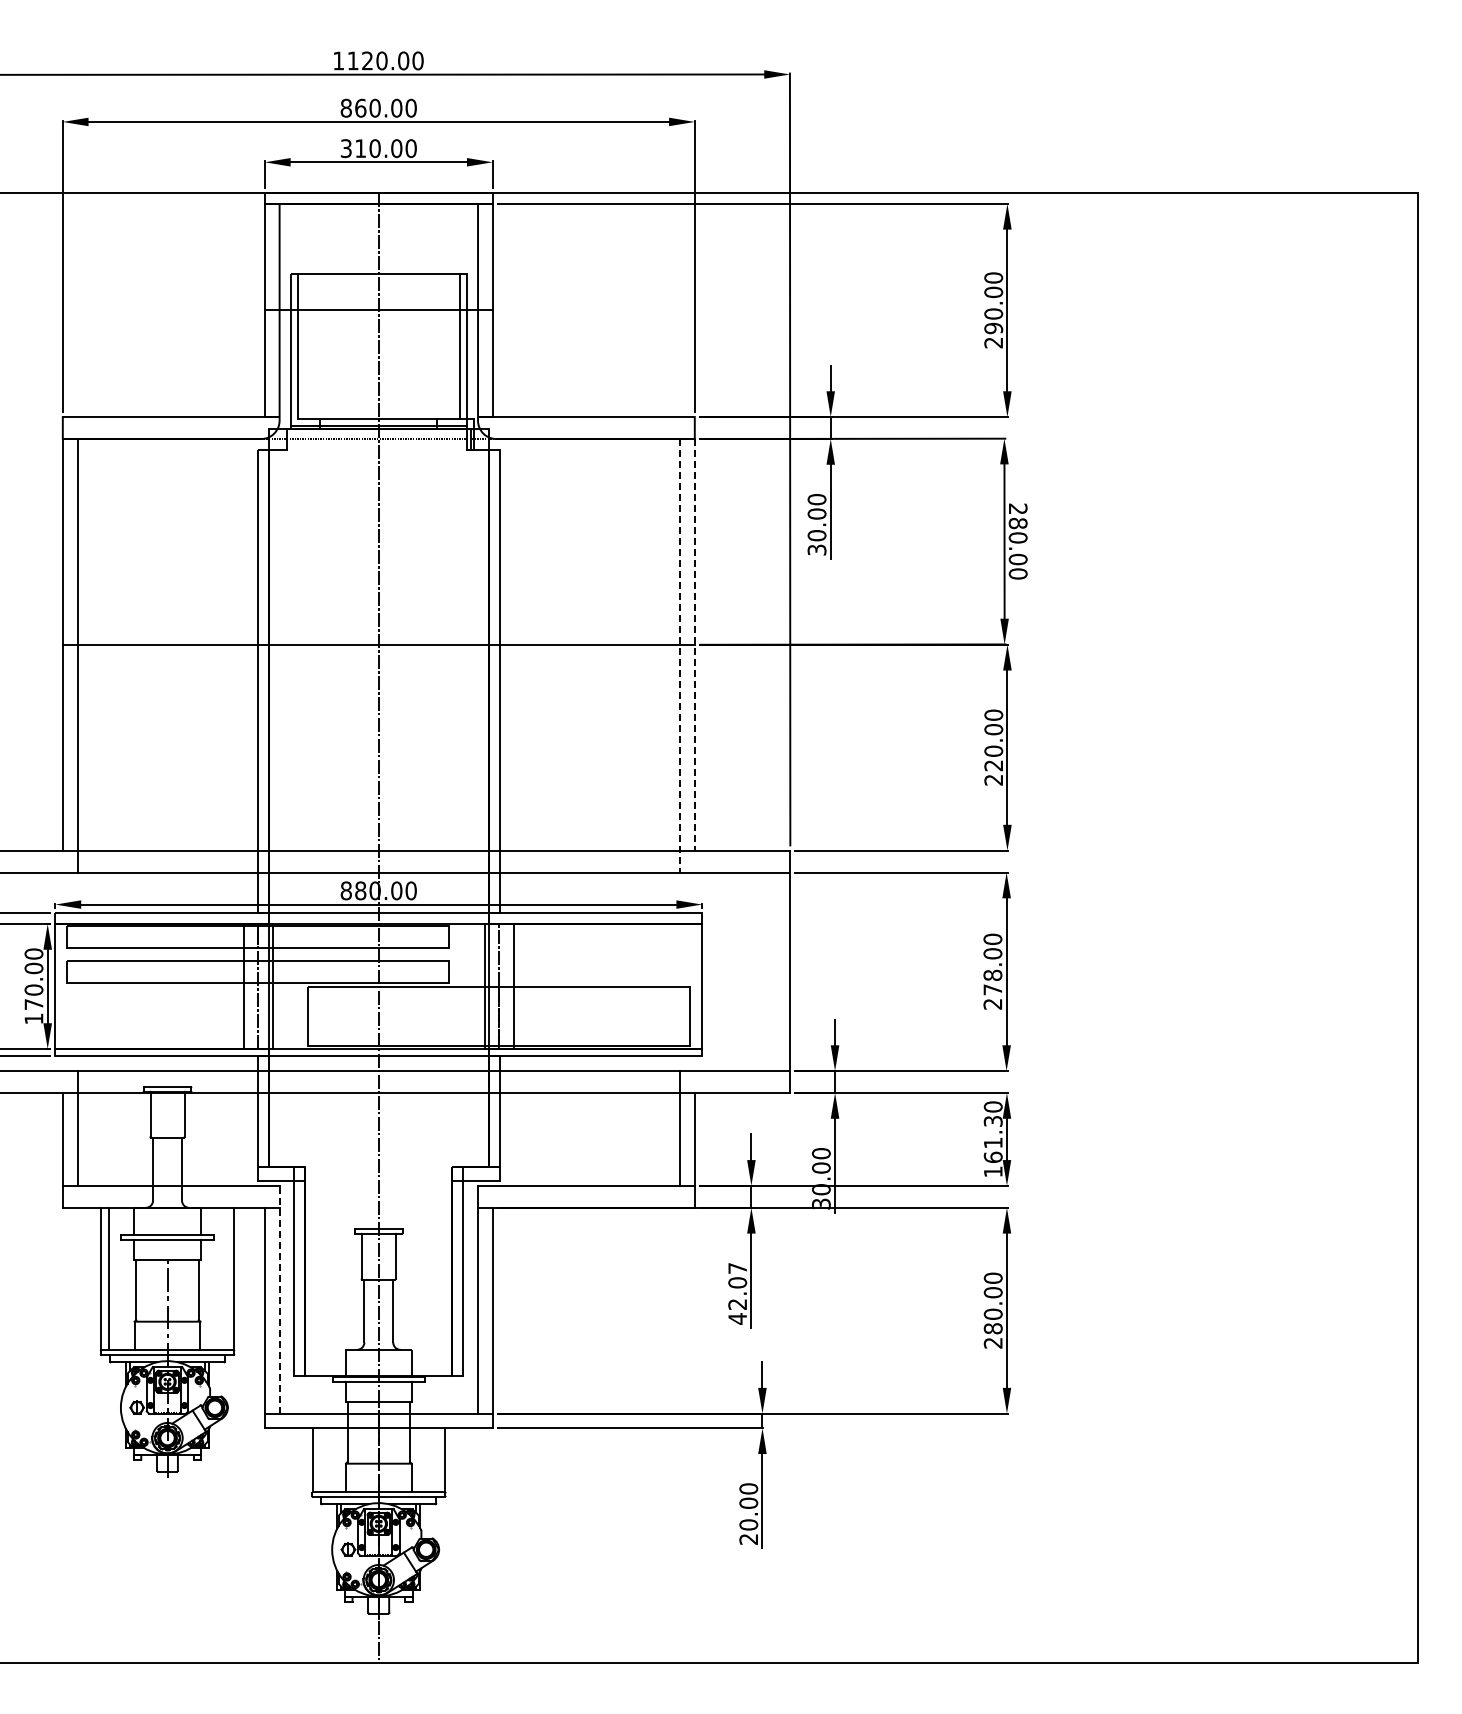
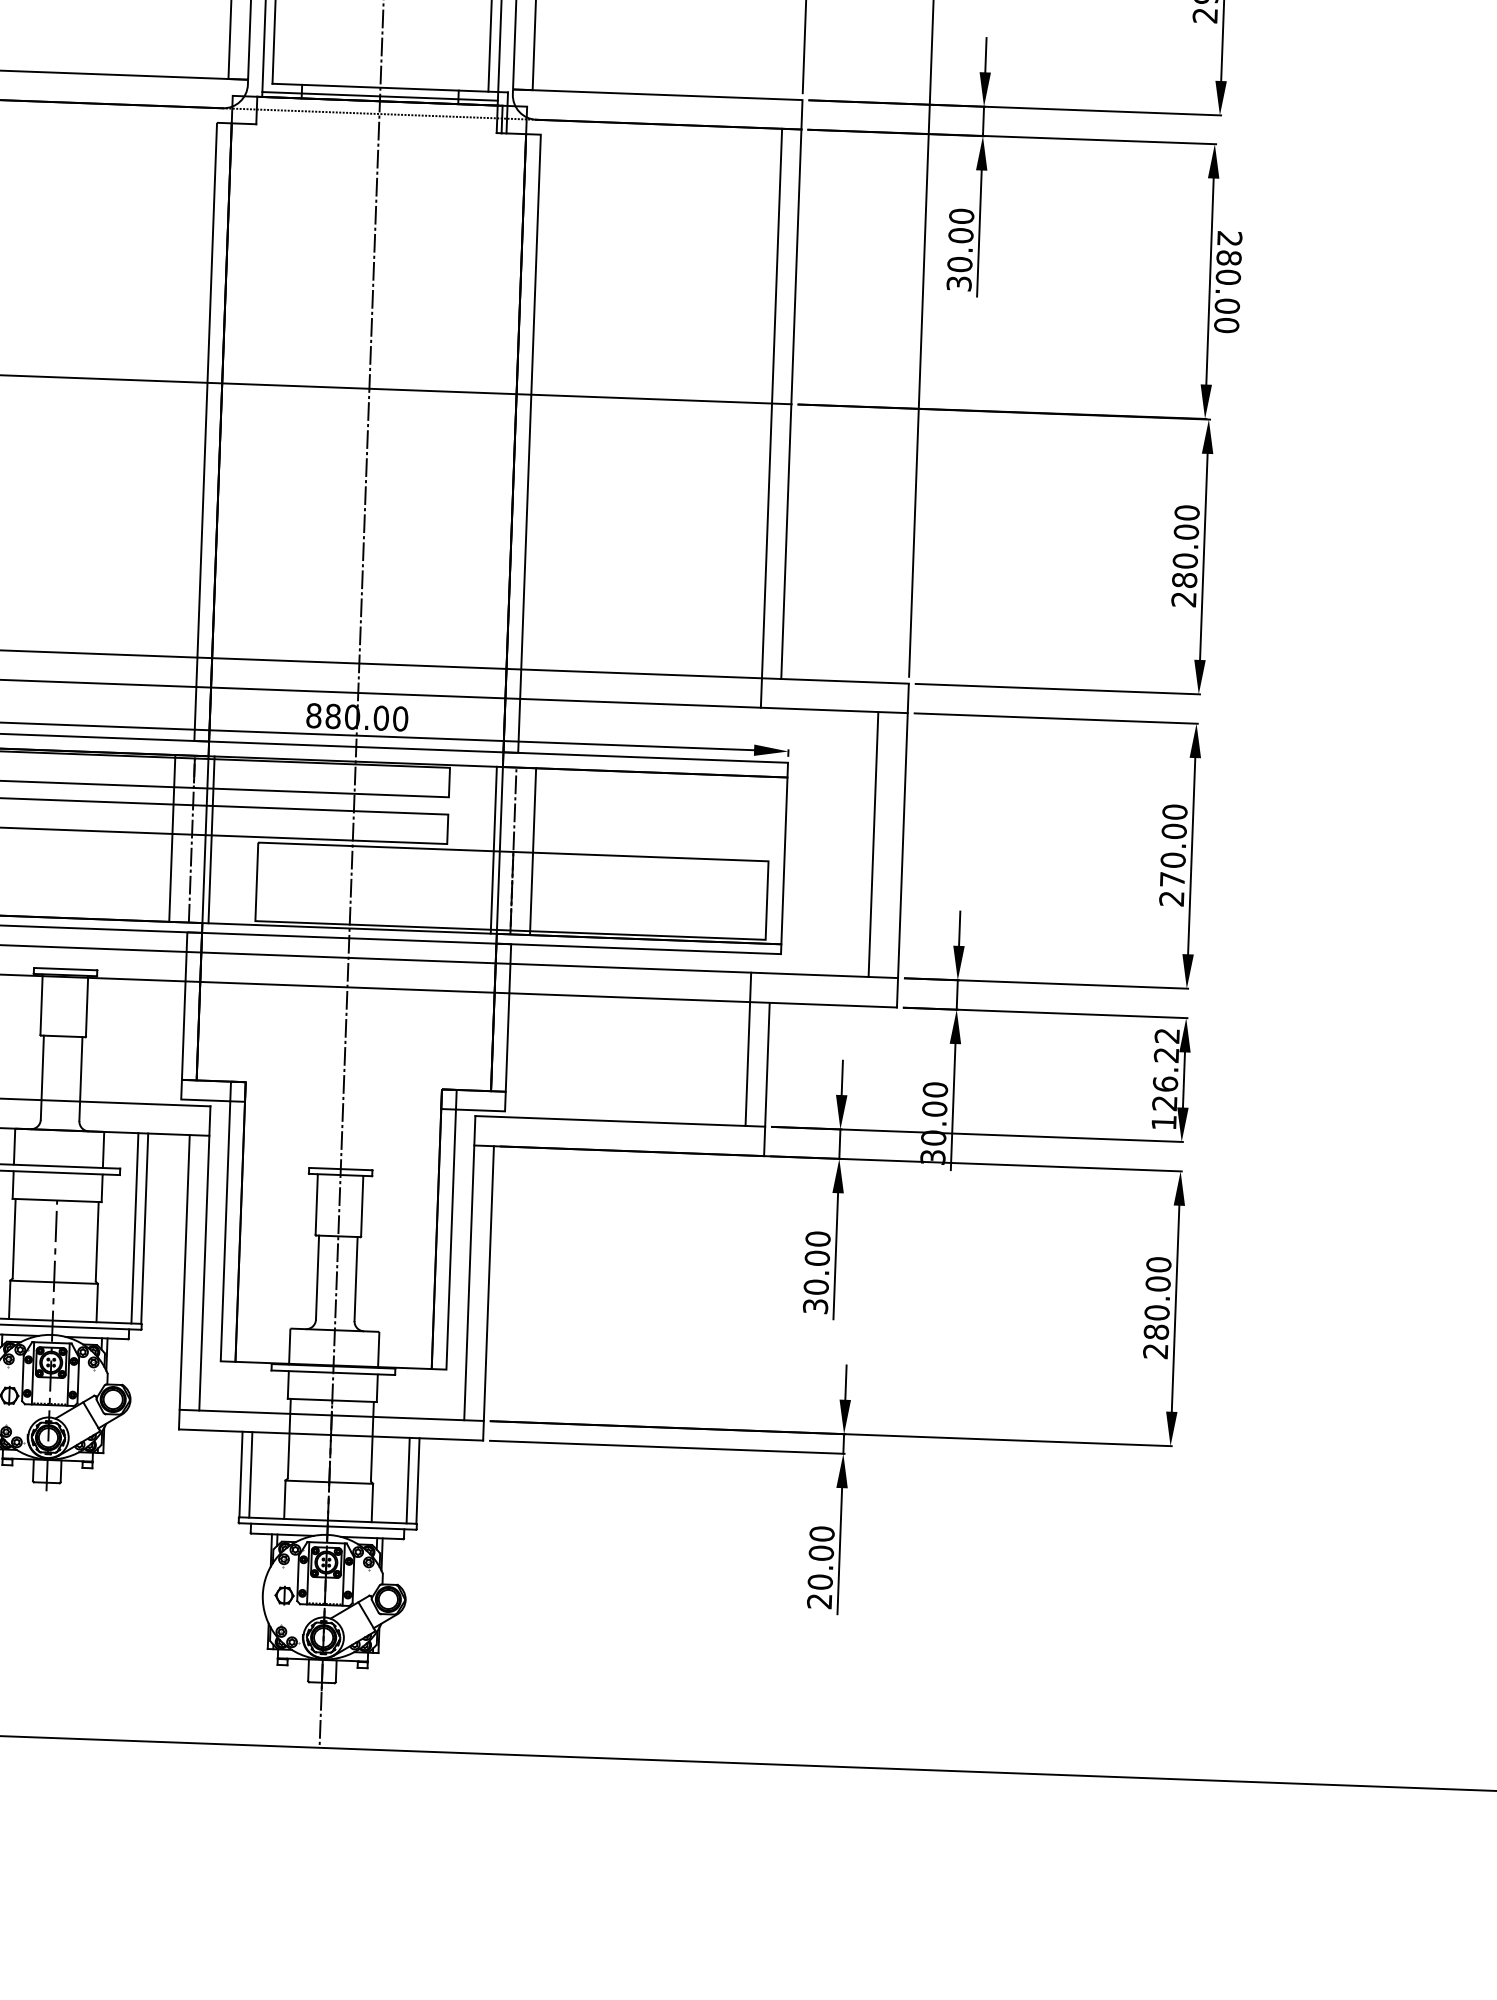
line: (694, 644) -> (790, 403), dashed -> solid
line: (680, 655) -> (771, 417), dashed -> solid
text: (993, 765) -> (1184, 580), 220.00 -> 280.00
line: (768, 971) -> (873, 844), added
text: (992, 975) -> (1172, 860), 278.00 -> 270.00
text: (992, 1131) -> (1165, 1068), 161.30 -> 126.22
line: (226, 1278) -> (135, 1227), added
text: (737, 1293) -> (816, 1272), 42.07 -> 30.00
line: (279, 1299) -> (204, 1258), dashed -> solid
line: (319, 1460) -> (250, 1475), added
line: (437, 1460) -> (407, 1480), added

